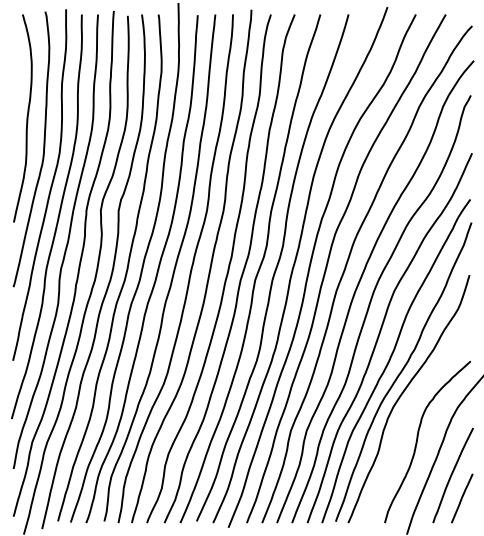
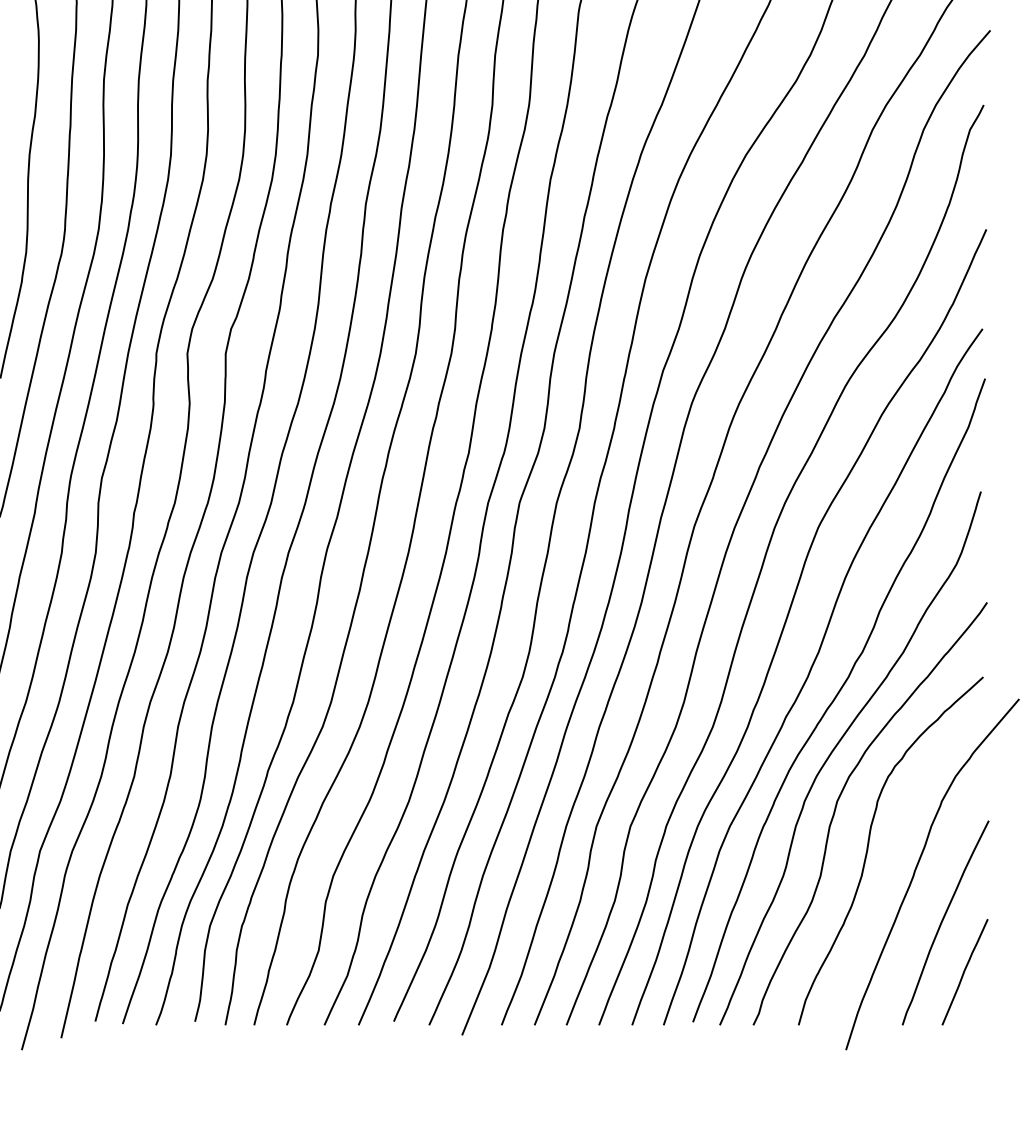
curve: (404, 418) -> (840, 800), added

